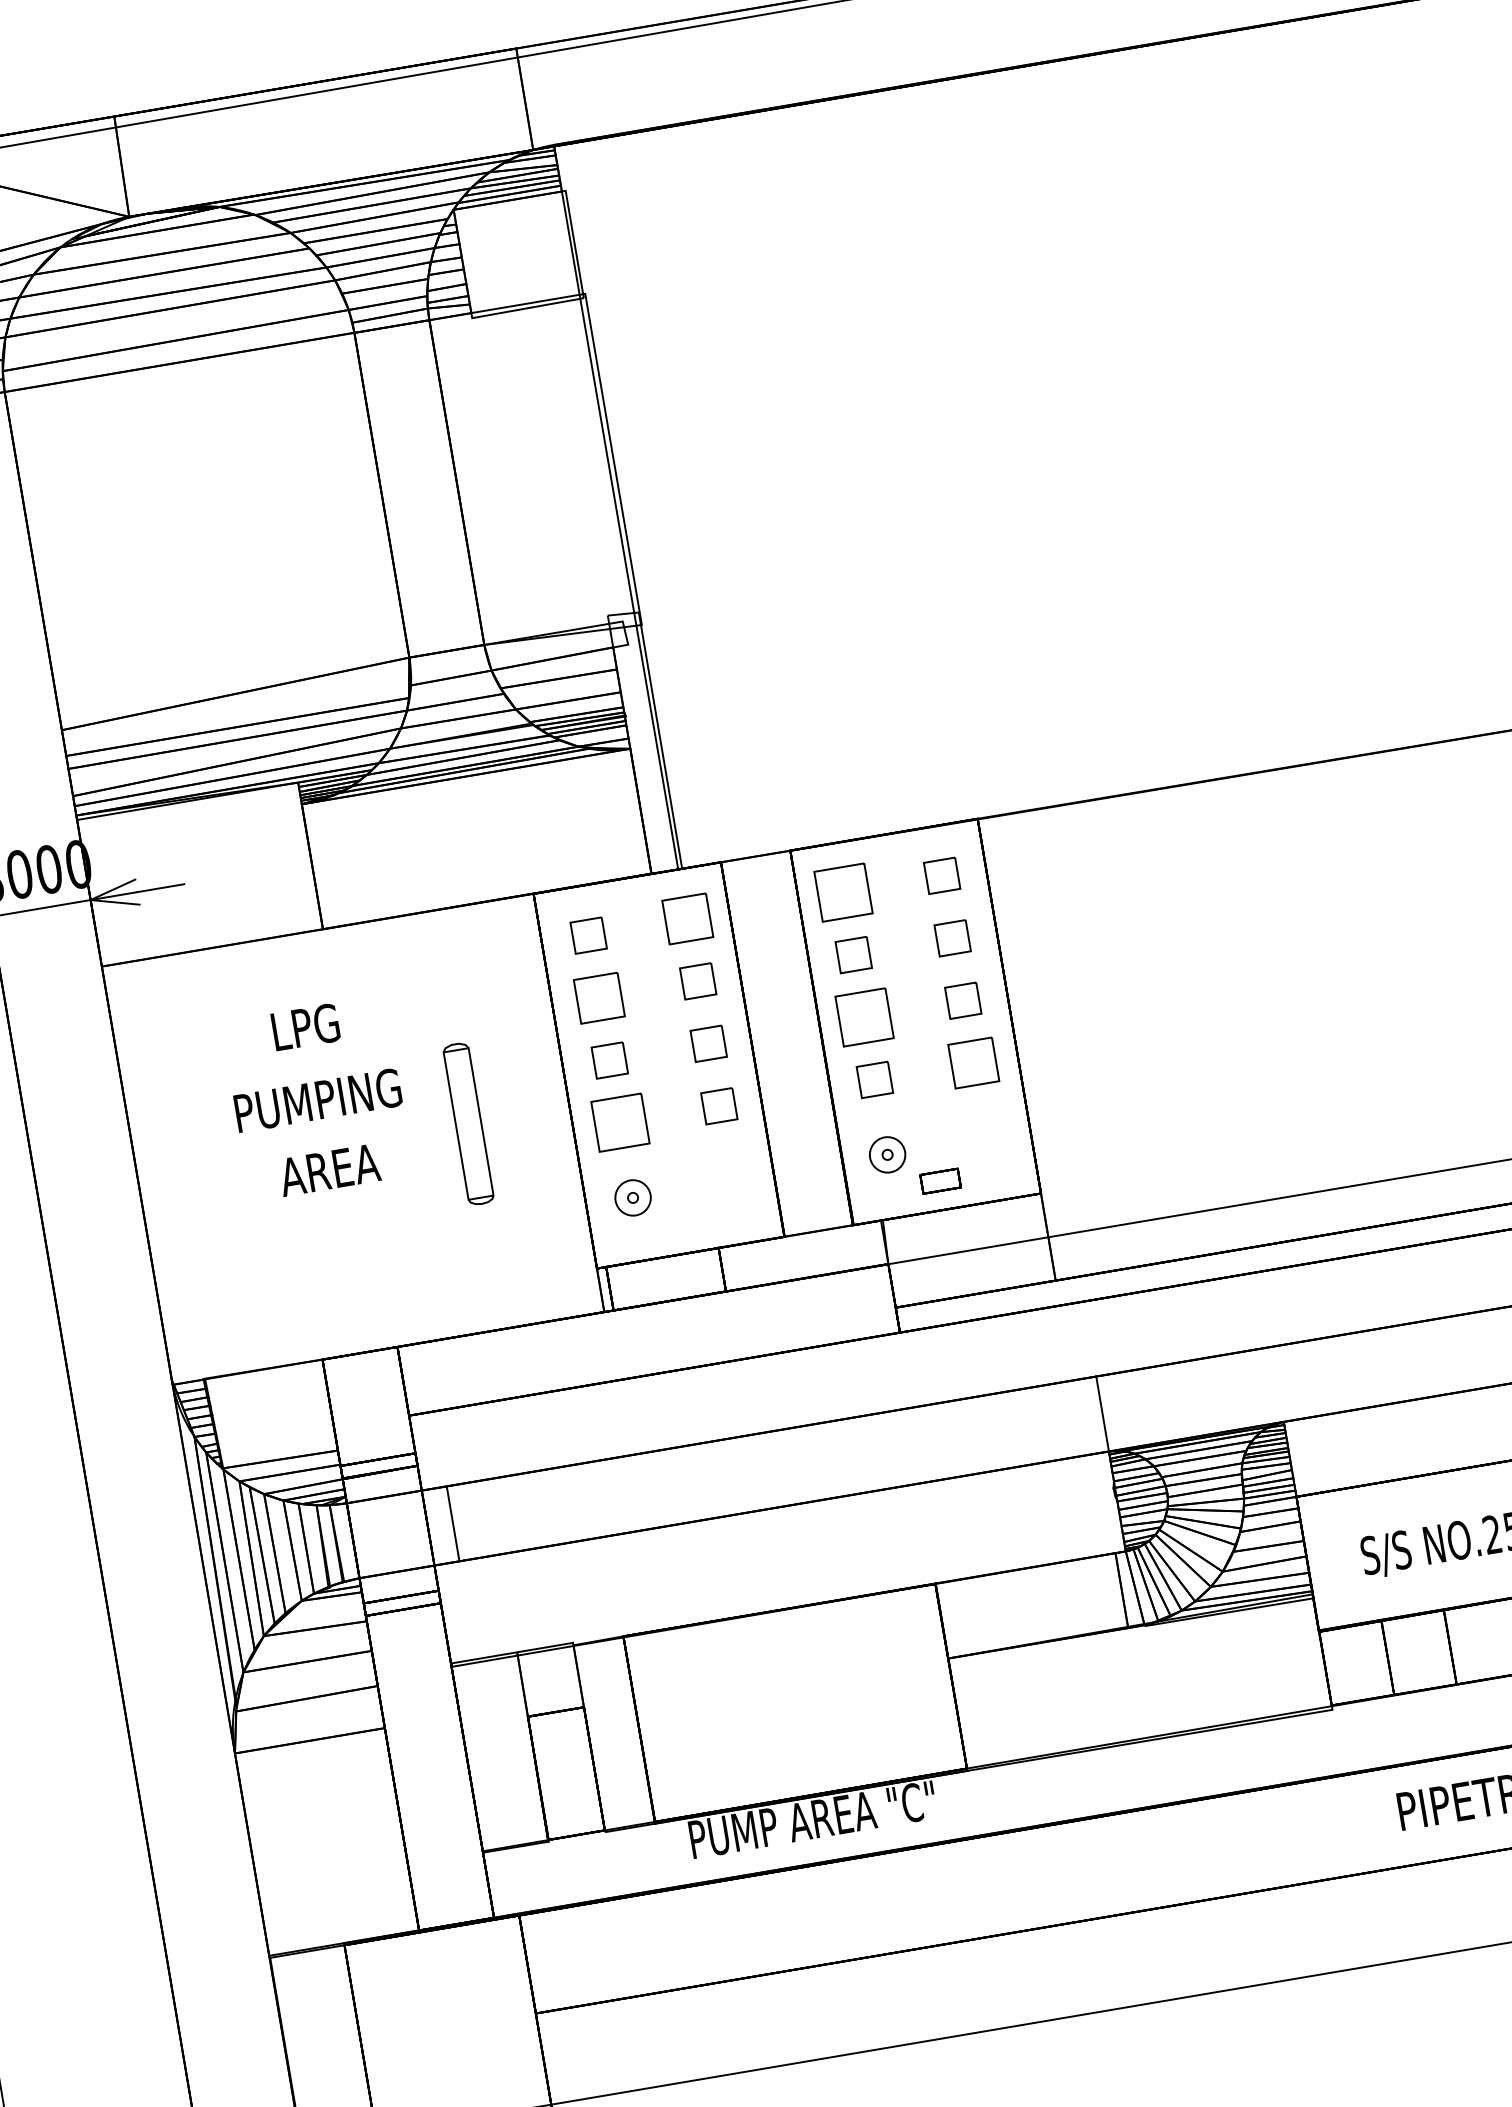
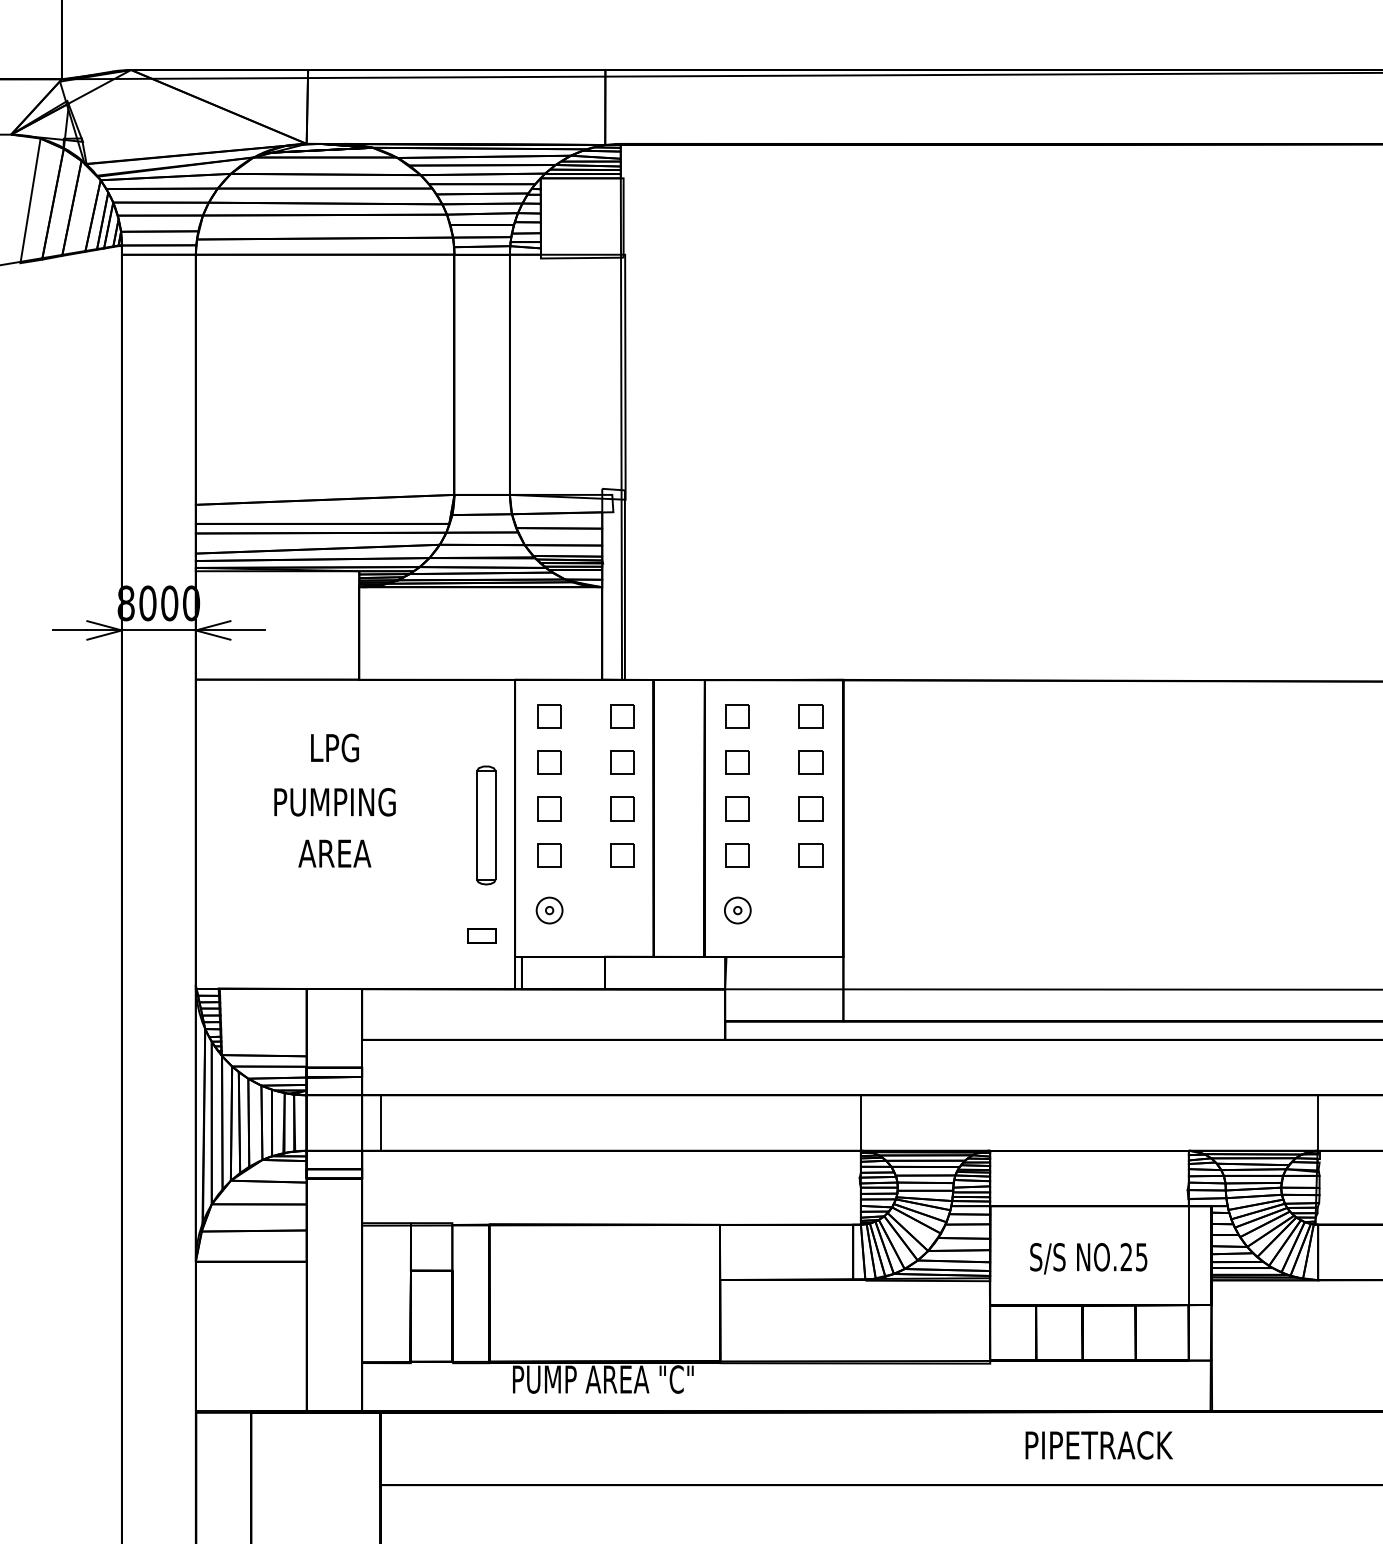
part: (842, 892) -> (737, 716), size x0.62
part: (687, 918) -> (622, 716), size x0.71
part: (599, 997) -> (549, 762), size x0.71
part: (863, 1016) -> (737, 808), size x0.62
part: (973, 1063) -> (810, 855), size x0.71
part: (620, 1123) -> (549, 855), size x0.62
part: (468, 1124) -> (486, 825), moved
part: (940, 1180) -> (481, 935), moved

